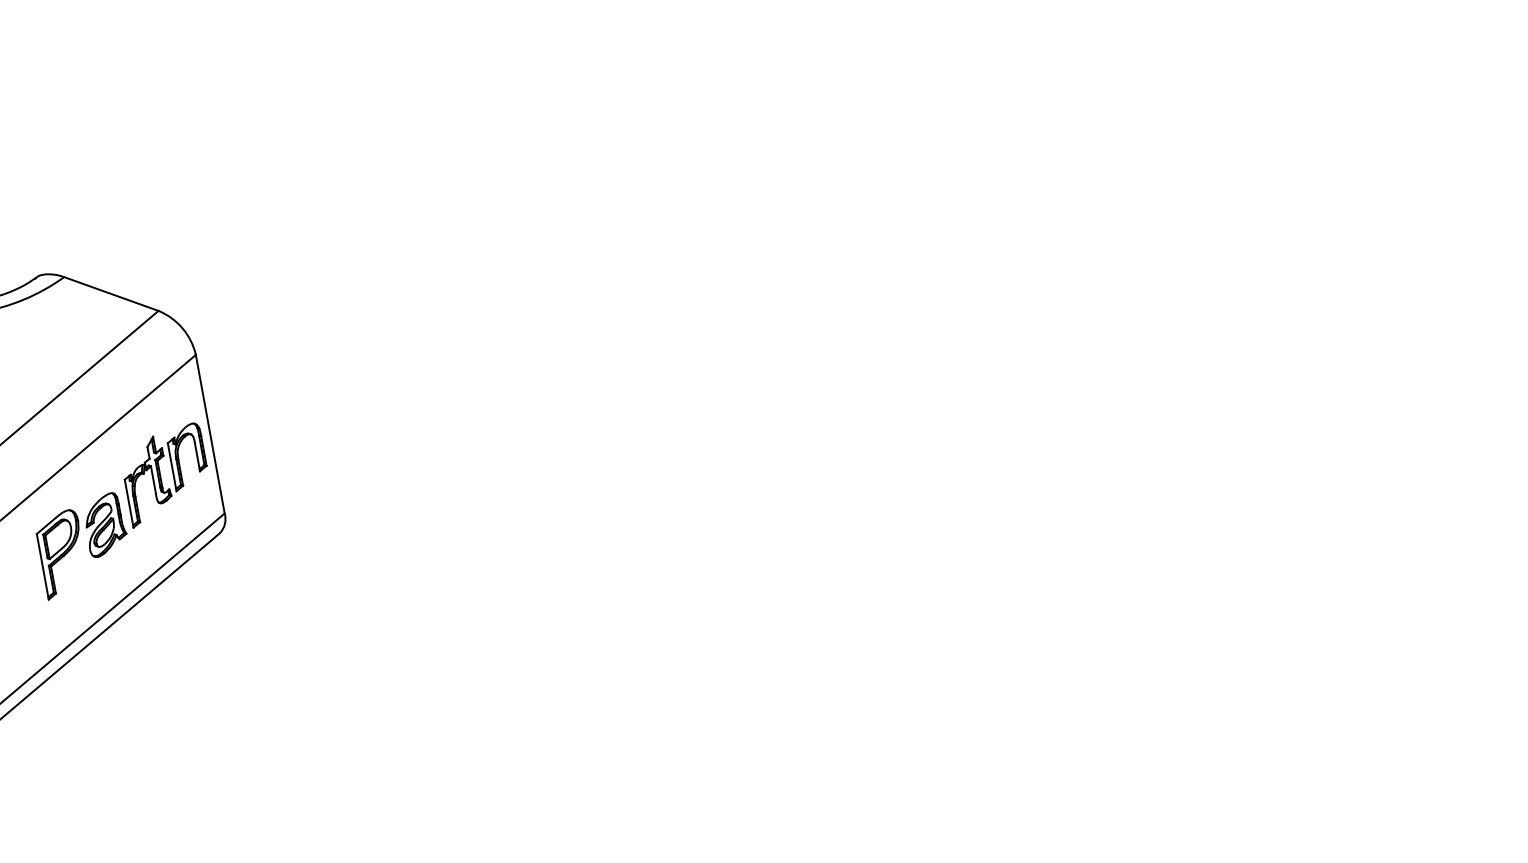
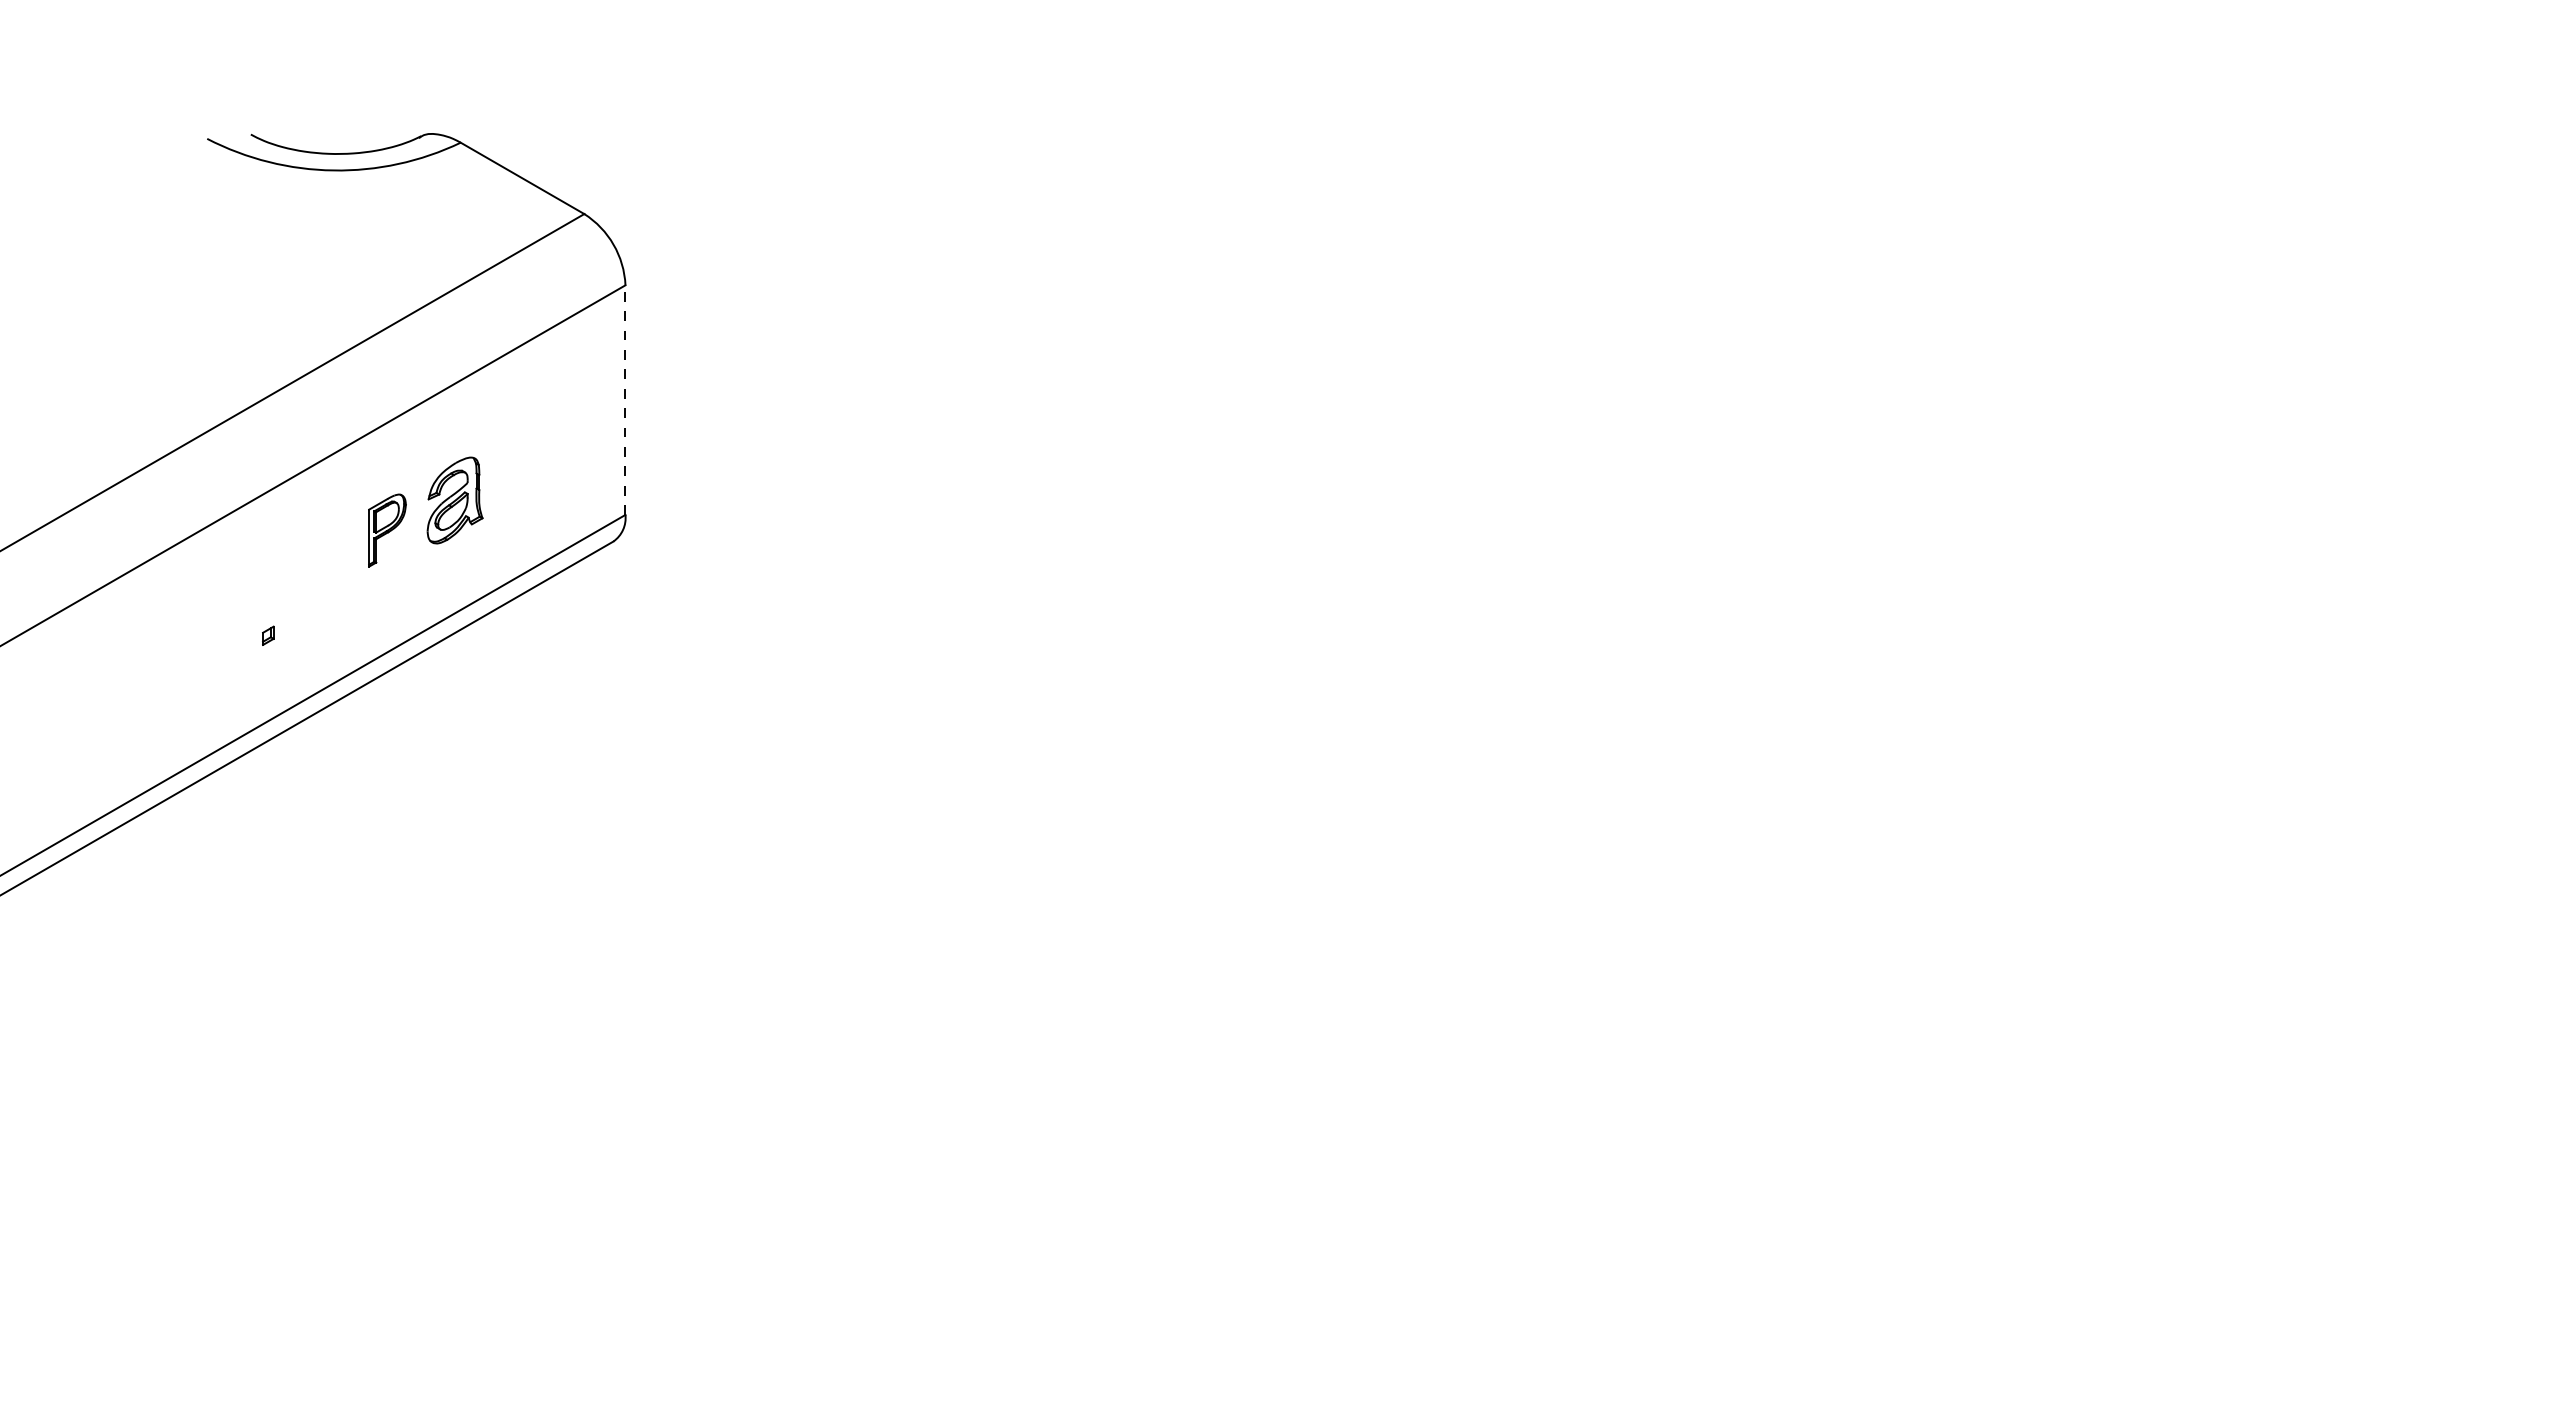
line: (210, 434) -> (625, 400), solid -> dashed
part: (160, 475) -> (545, 445), removed
part: (62, 554) -> (387, 530), size x0.6

